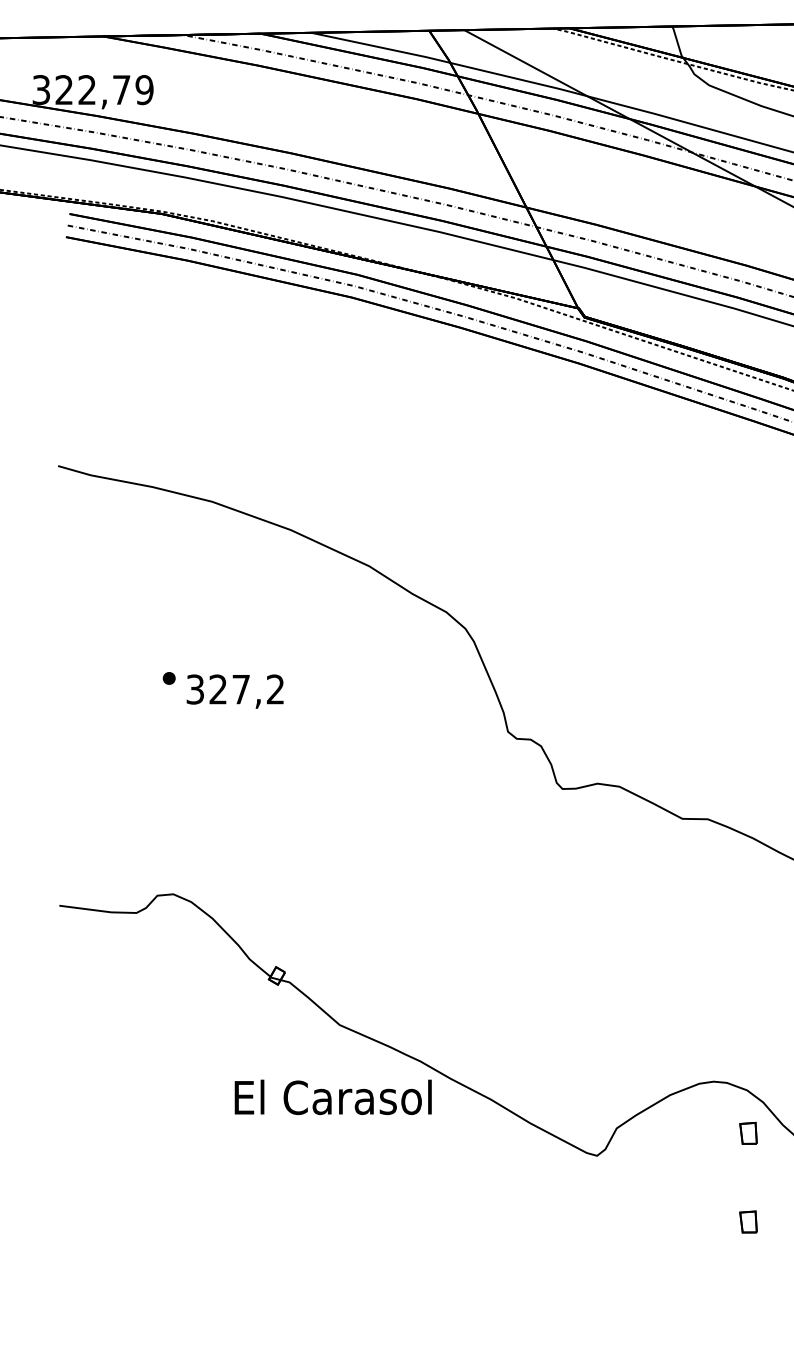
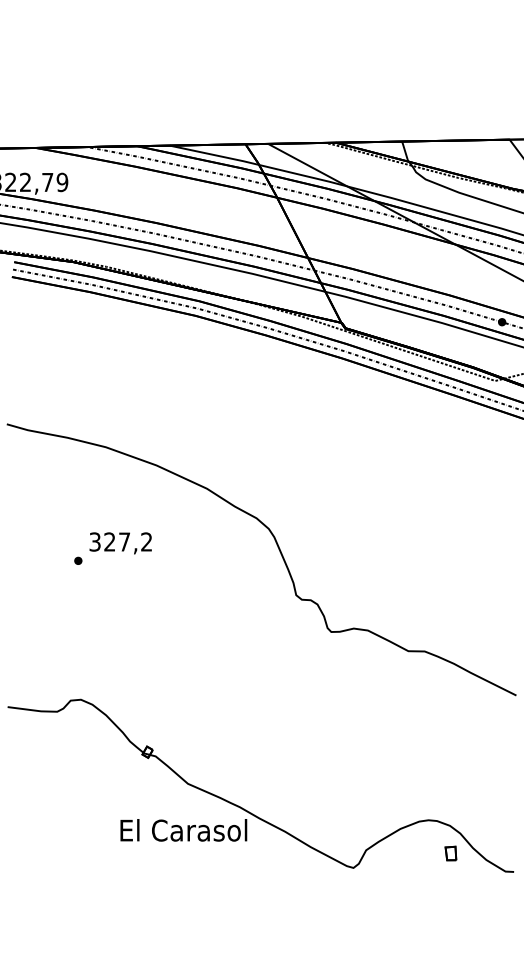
text: (234, 691) -> (120, 543), moved
part: (747, 1221) -> (450, 910), removed

